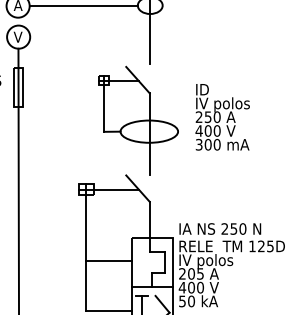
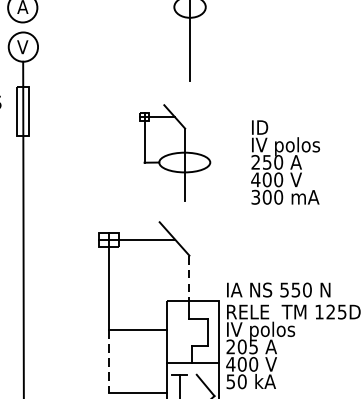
line: (83, 5) -> (105, 7), removed
text: (222, 117) -> (285, 162), moved
part: (138, 120) -> (175, 152), size x0.7
line: (149, 219) -> (189, 278), solid -> dashed
text: (224, 228) -> (284, 289), 250 -> 550
line: (85, 285) -> (108, 361), solid -> dashed

